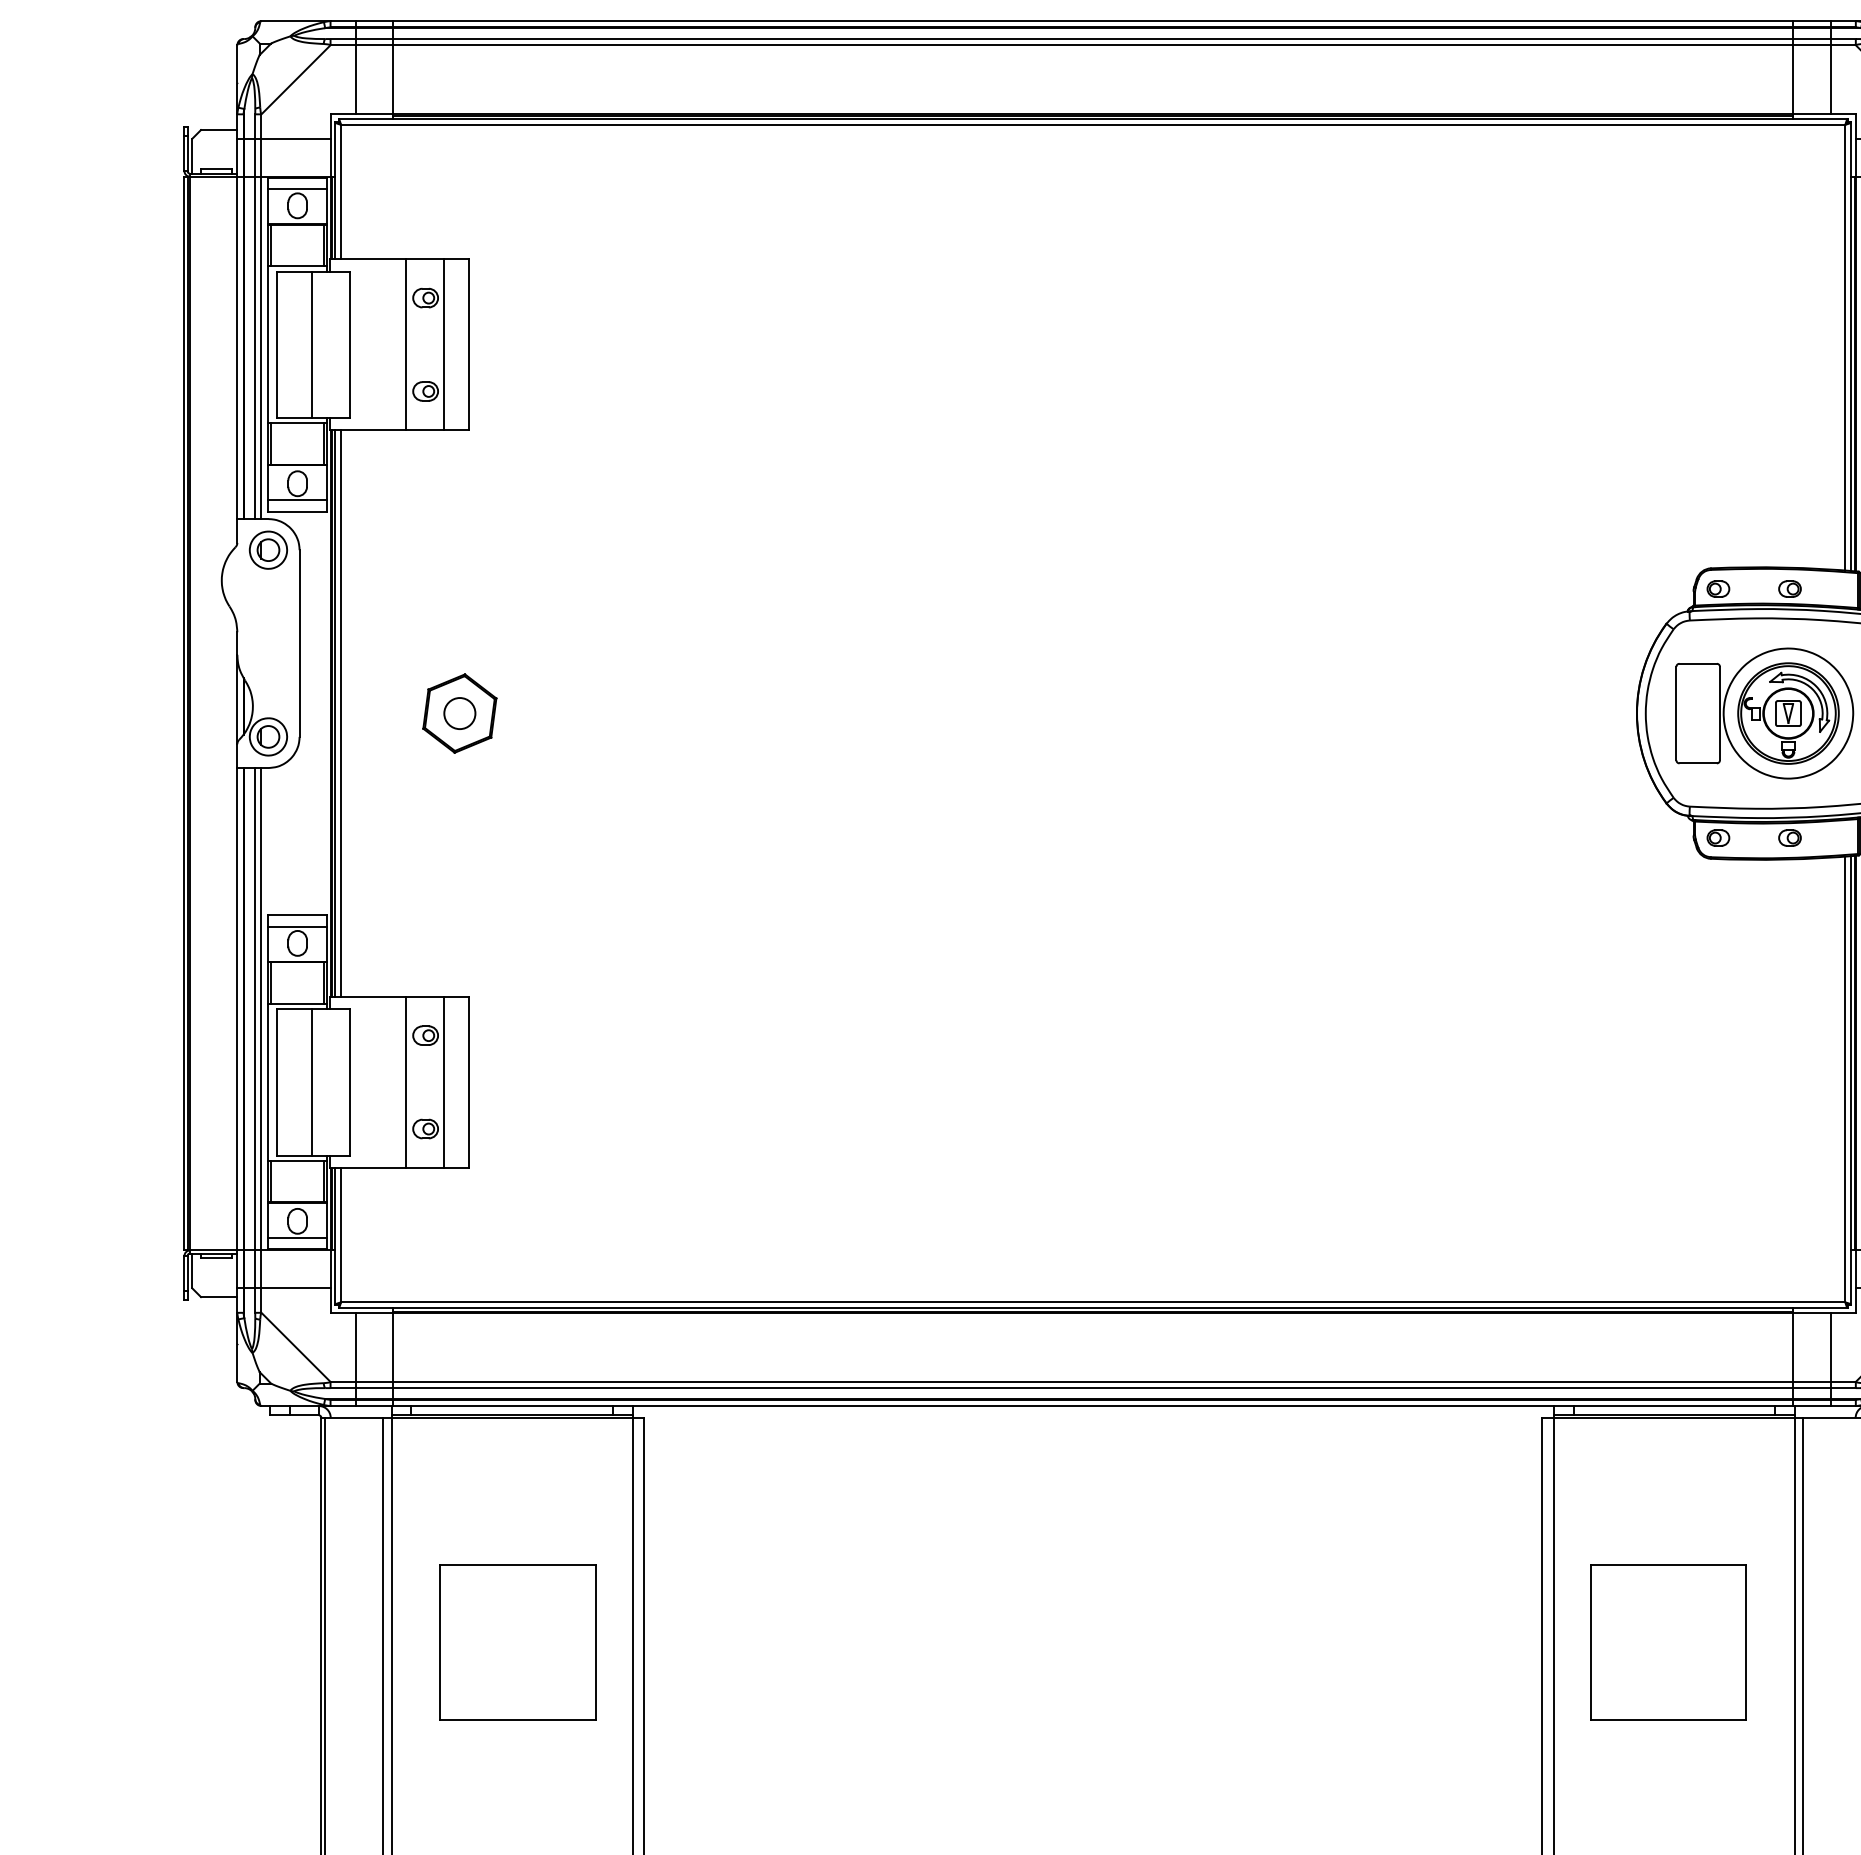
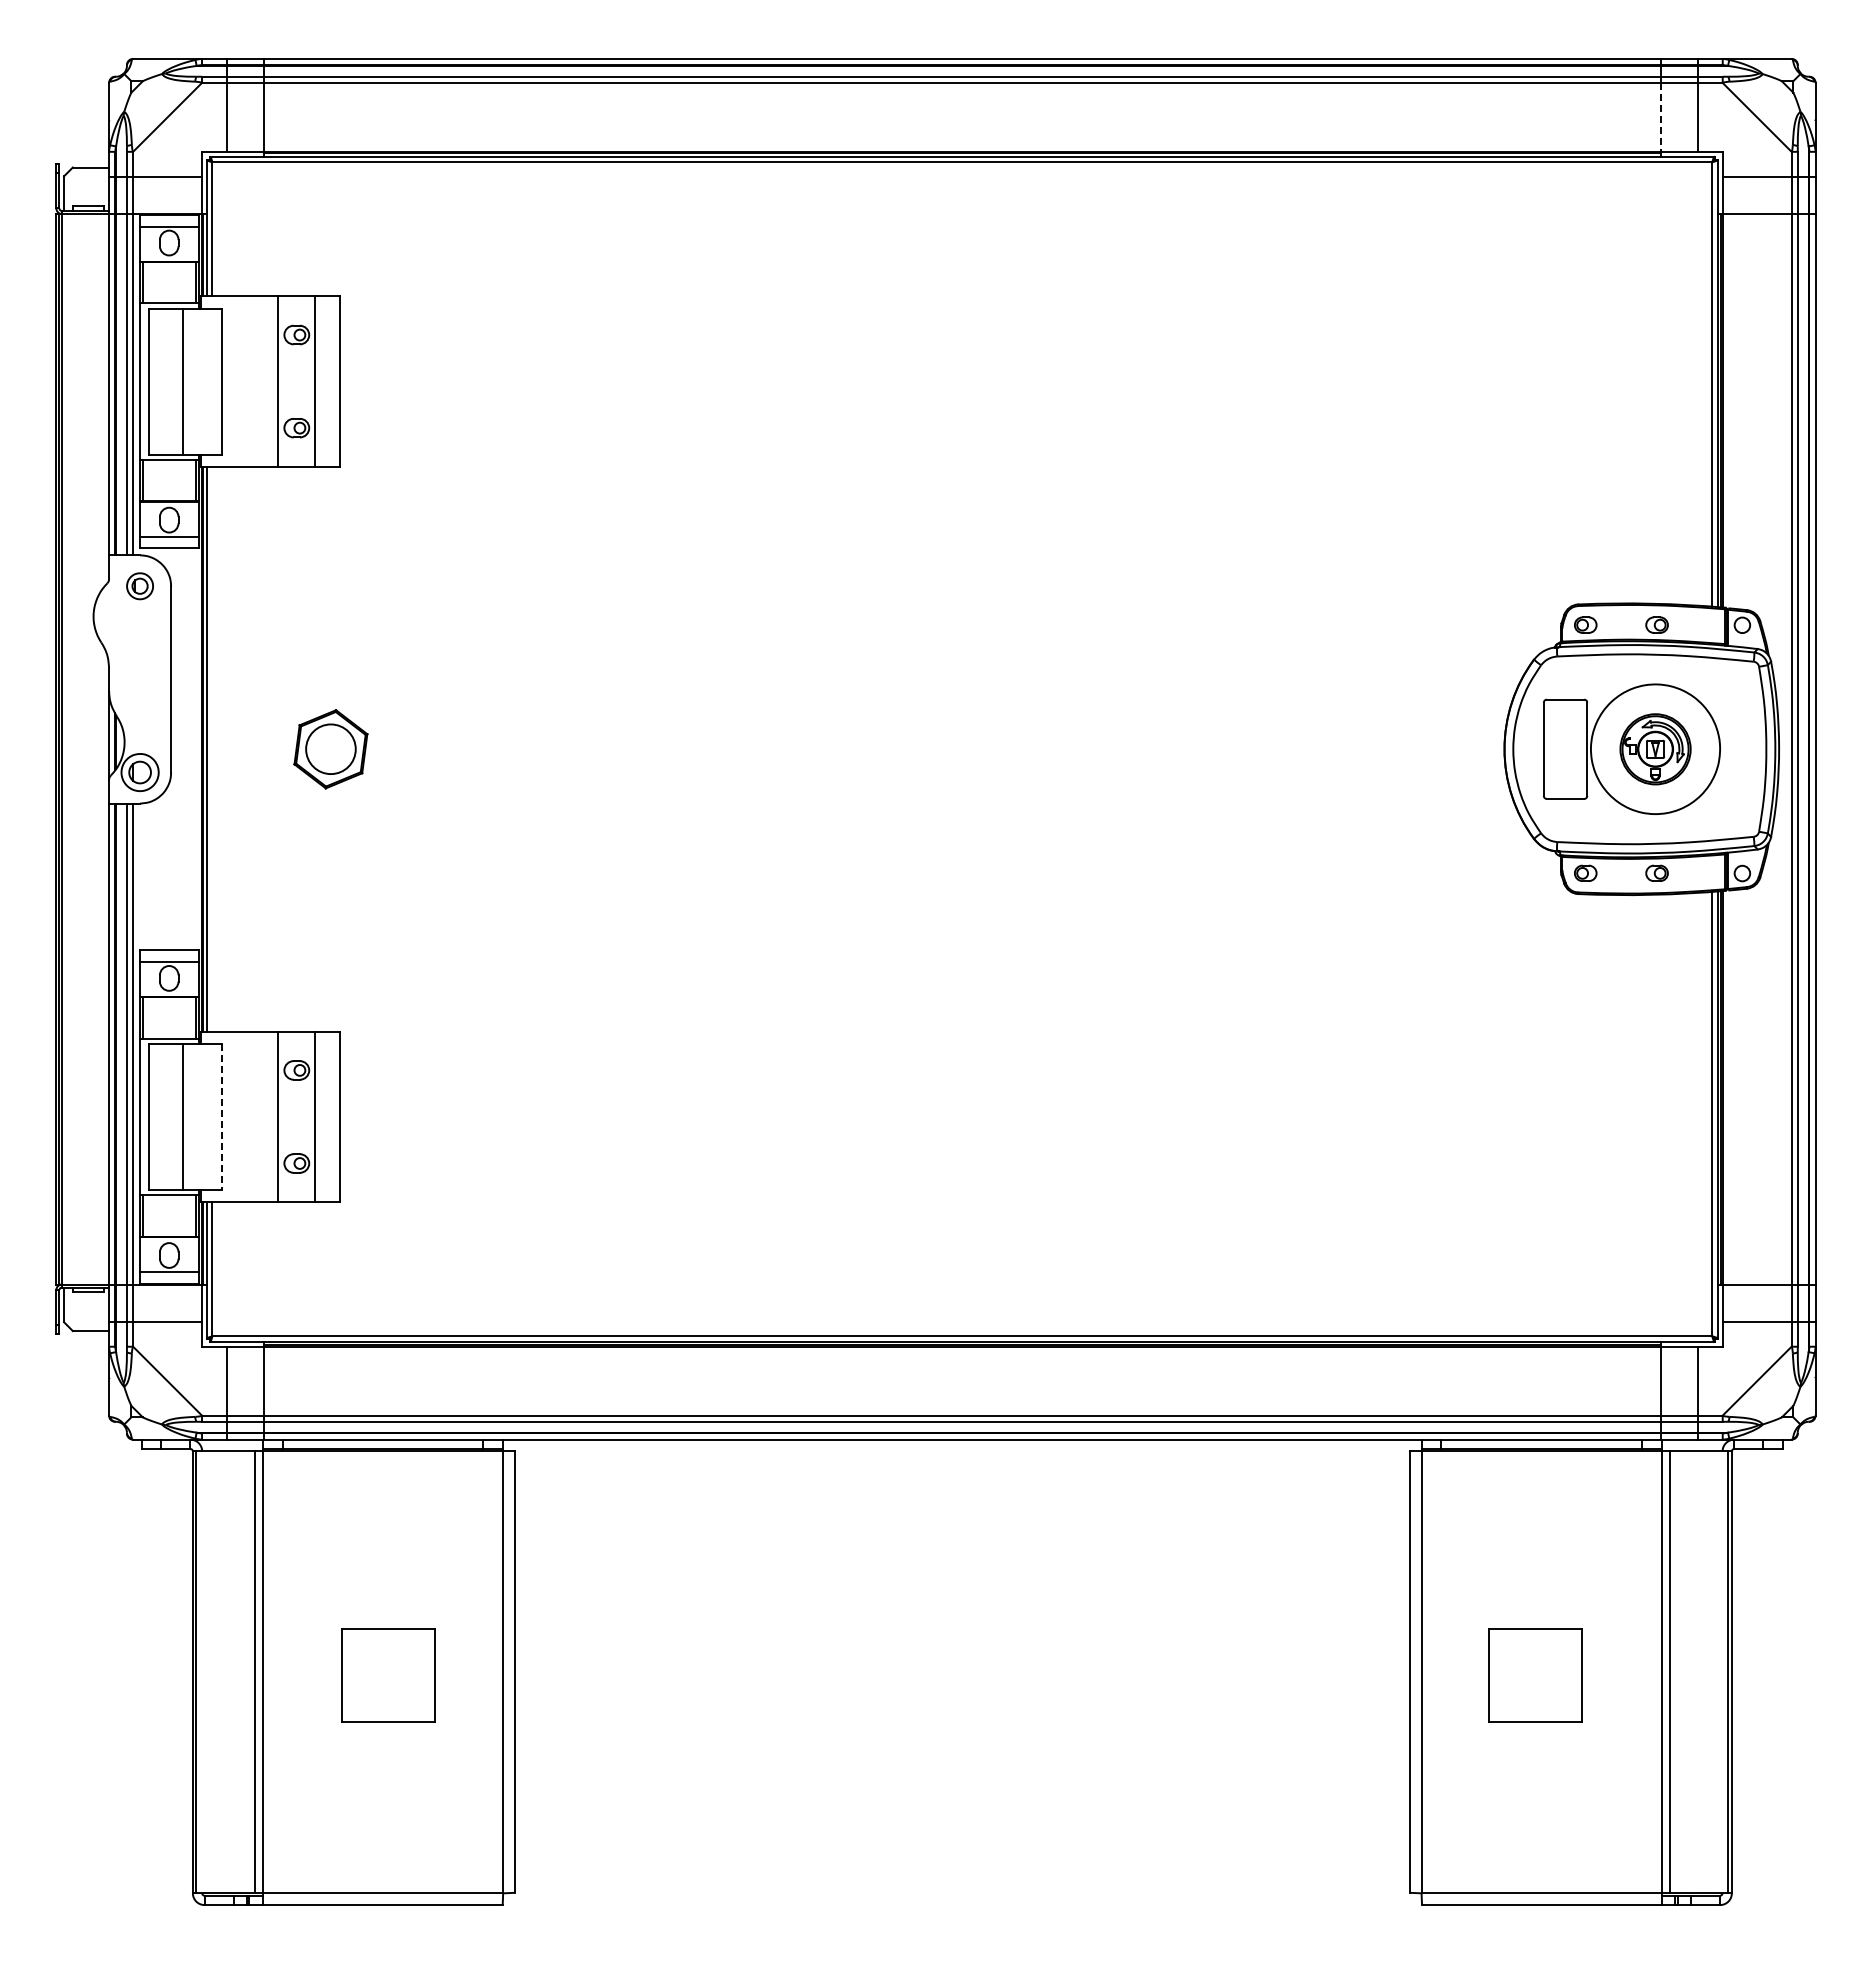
line: (1793, 79) -> (1660, 117), solid -> dashed
part: (267, 549) -> (139, 585), size x0.7
line: (341, 712) -> (212, 748), removed
circle: (459, 712) -> (330, 748), size x1.6
part: (1788, 713) -> (1655, 749), size x0.7
line: (350, 1081) -> (221, 1116), solid -> dashed
part: (517, 1642) -> (388, 1675), size x0.6
part: (1668, 1642) -> (1535, 1675), size x0.6

